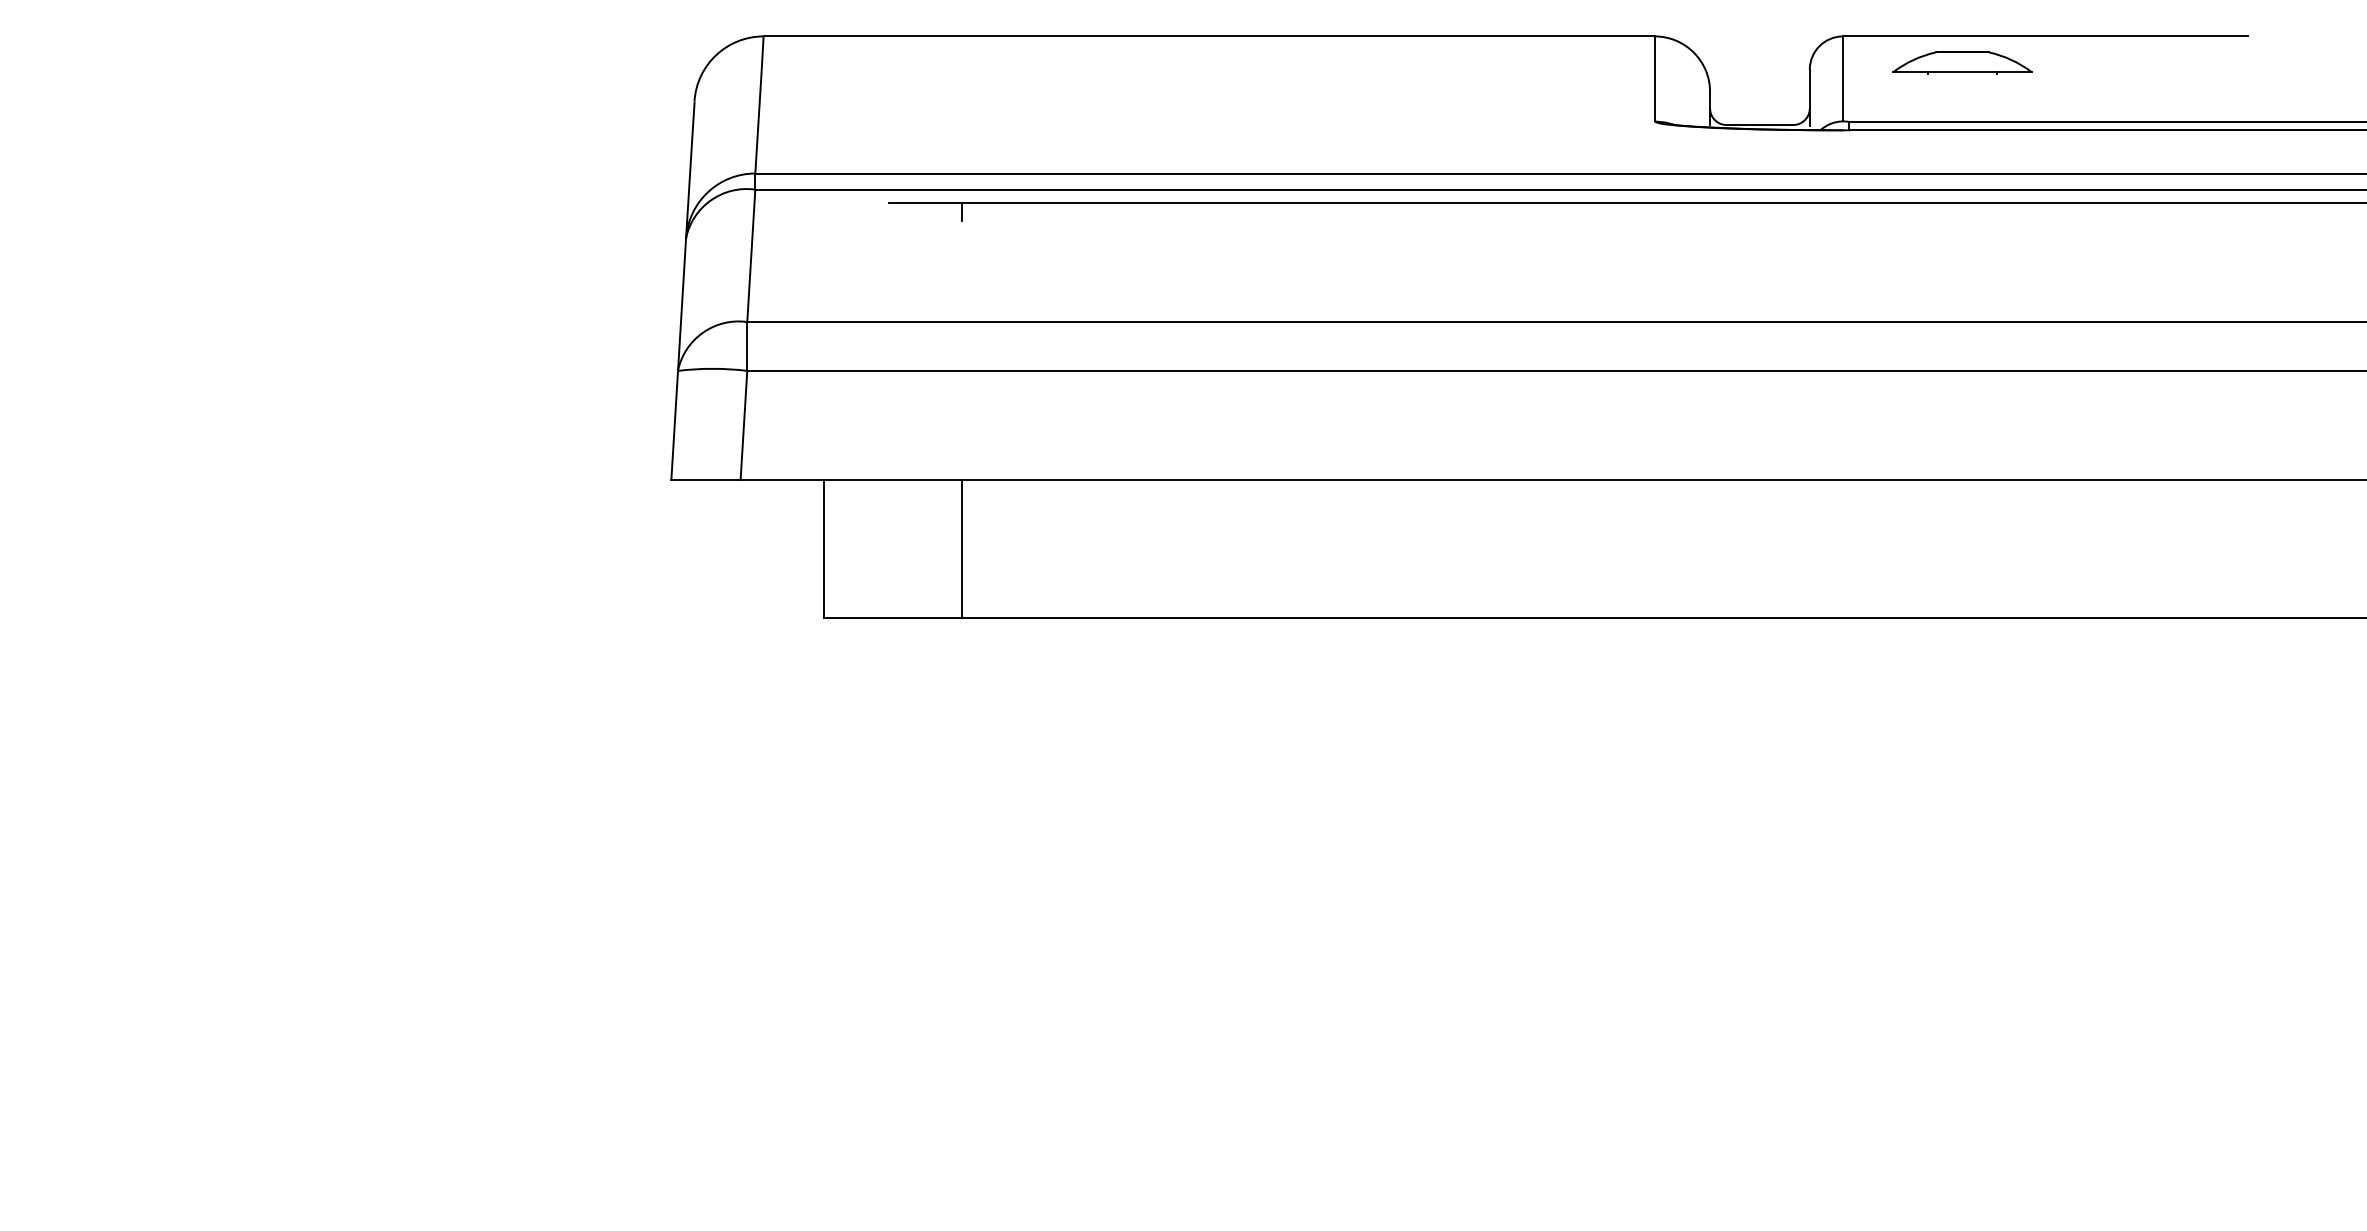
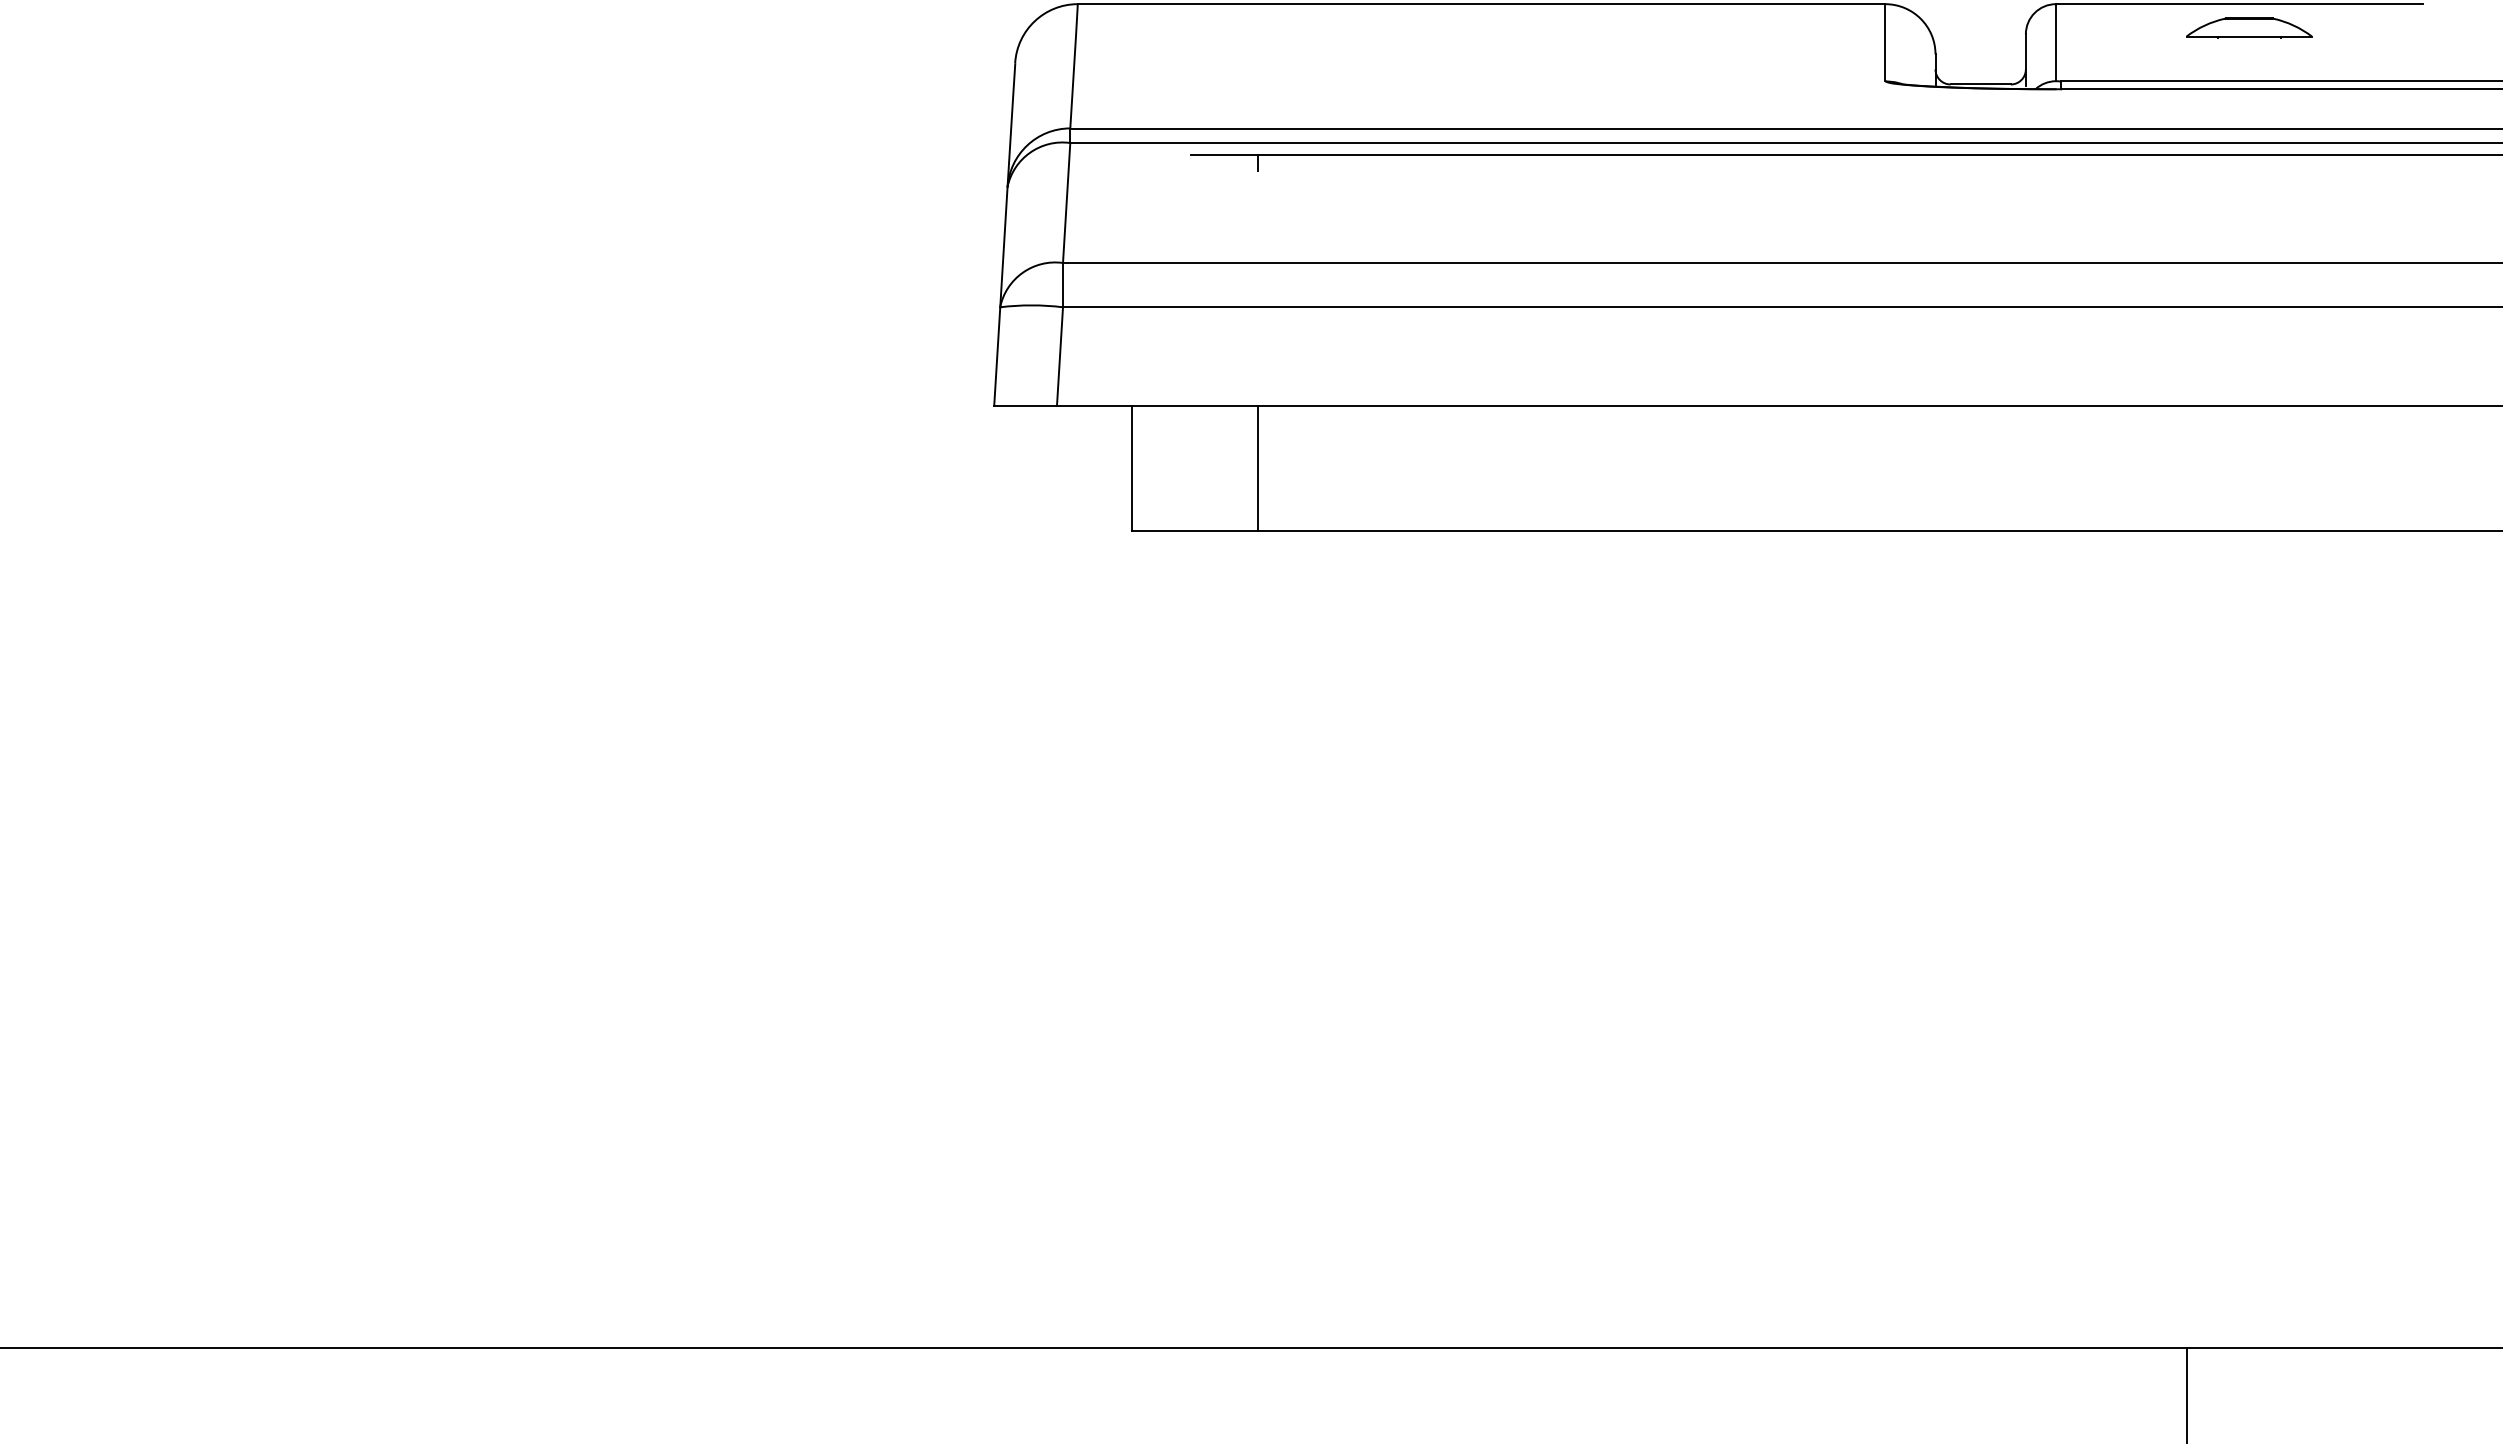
part: (1962, 62) -> (2249, 27), moved

